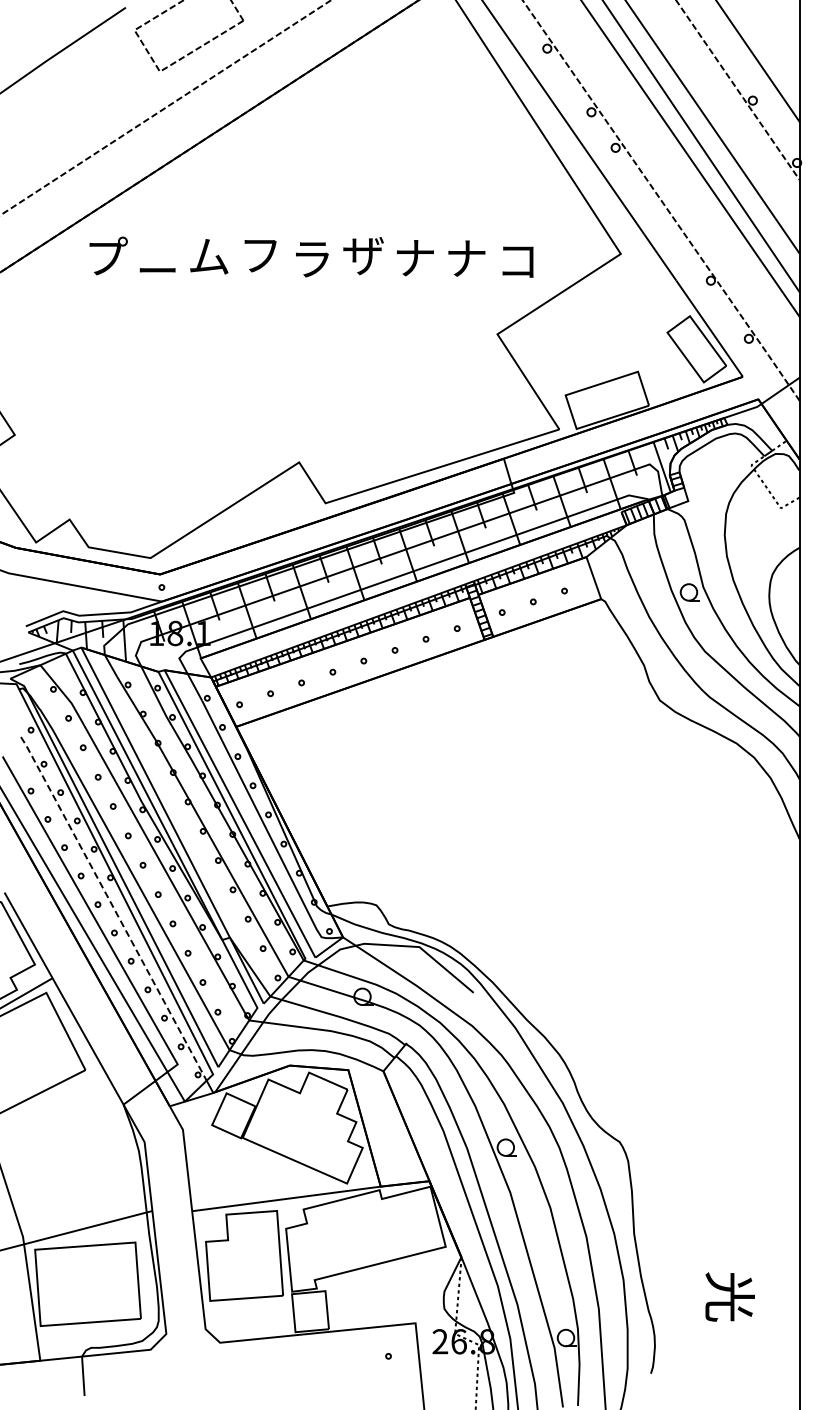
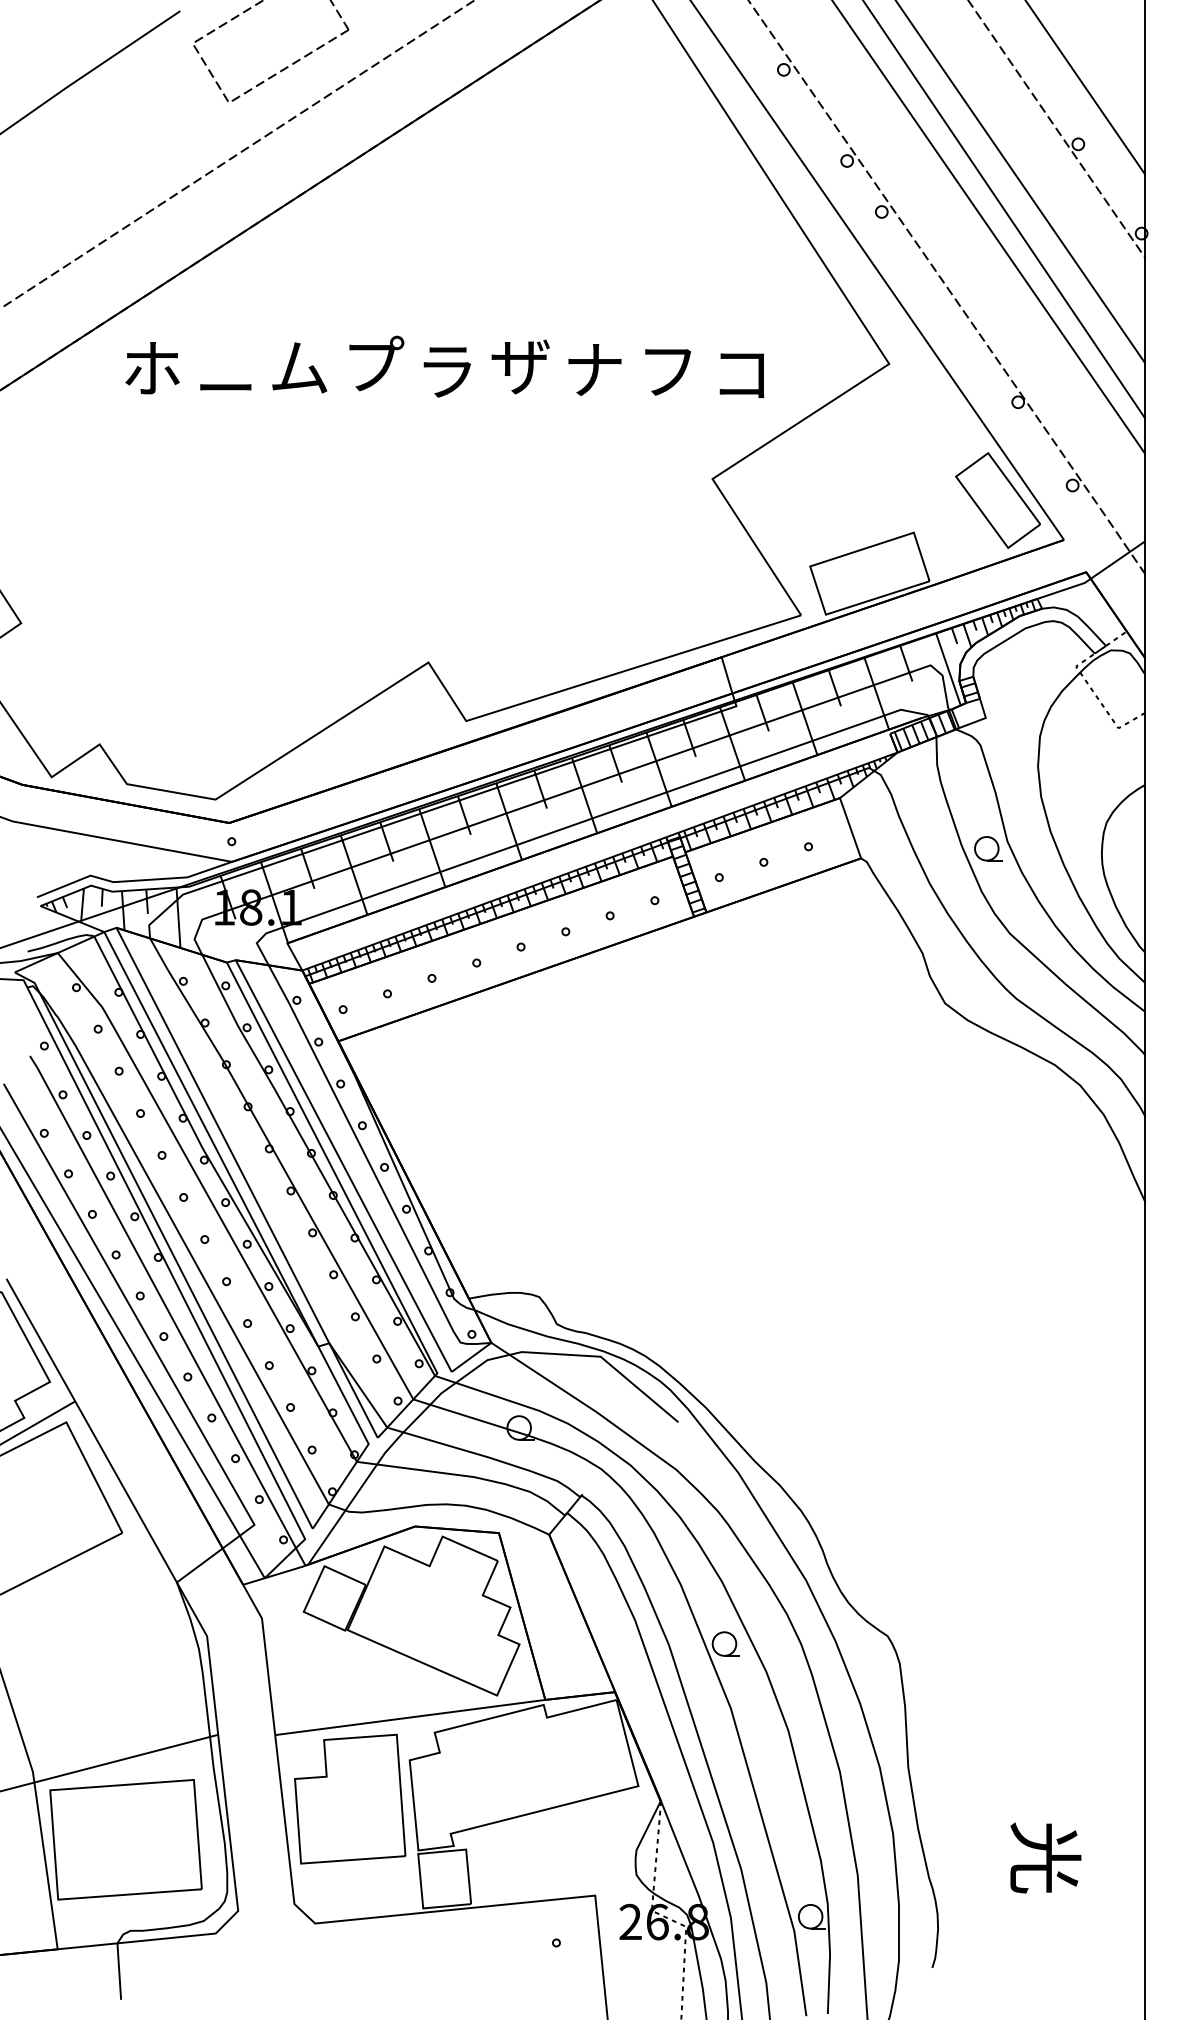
text: (263, 253) -> (377, 363), フ -> プ
text: (107, 255) -> (153, 366), プ -> ホ
text: (466, 258) -> (668, 370), ナ -> フ
line: (113, 908) -> (162, 1301), dashed -> solid

